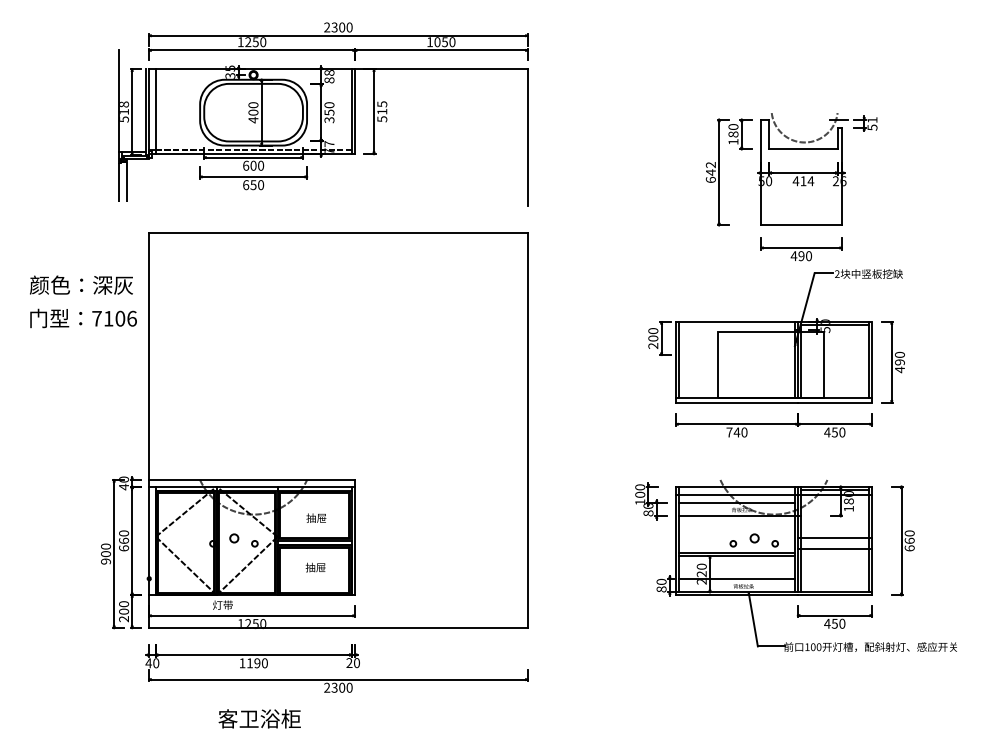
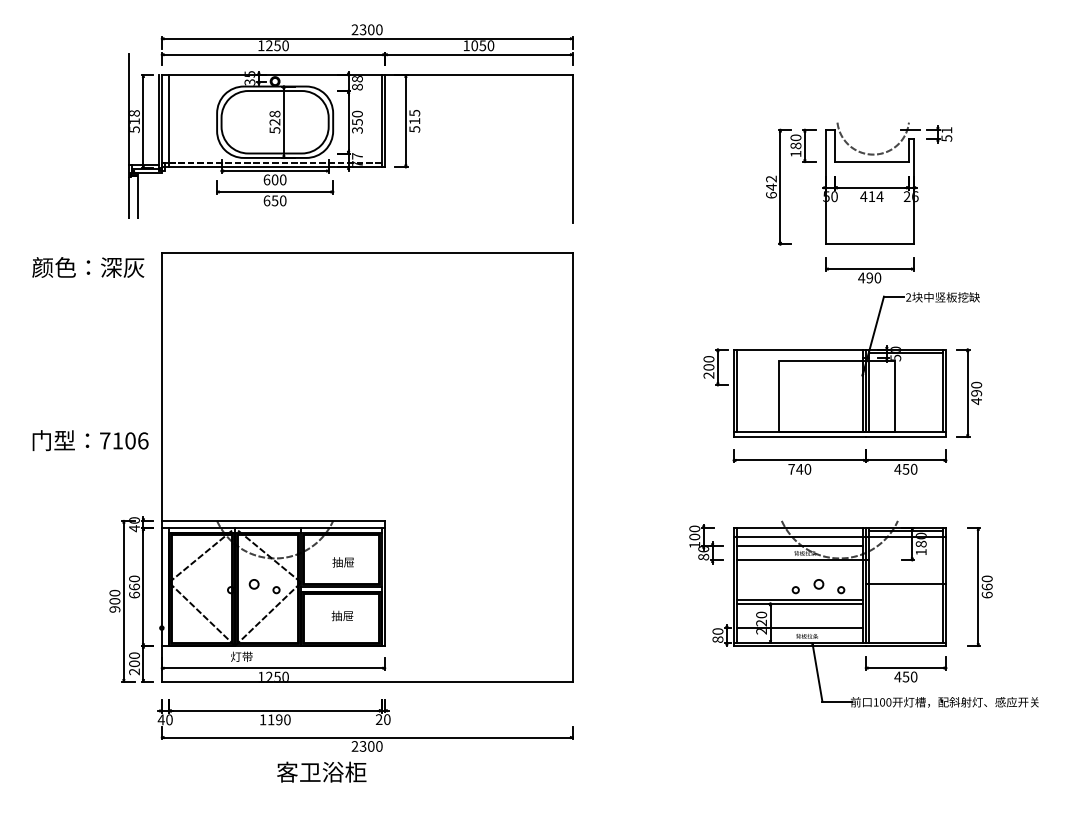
text: (253, 111) -> (274, 121), 400 -> 528
text: (81, 285) -> (88, 267), moved
text: (83, 318) -> (90, 440), moved
line: (834, 548) -> (905, 595), removed
text: (259, 718) -> (321, 771), moved

